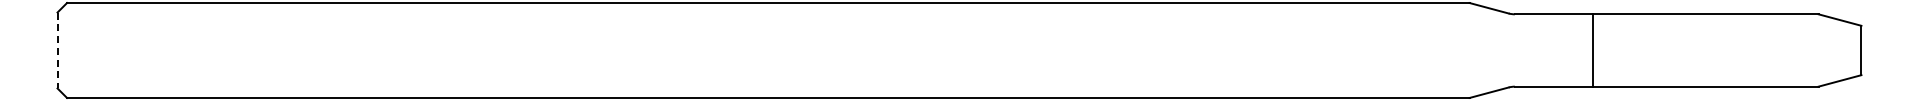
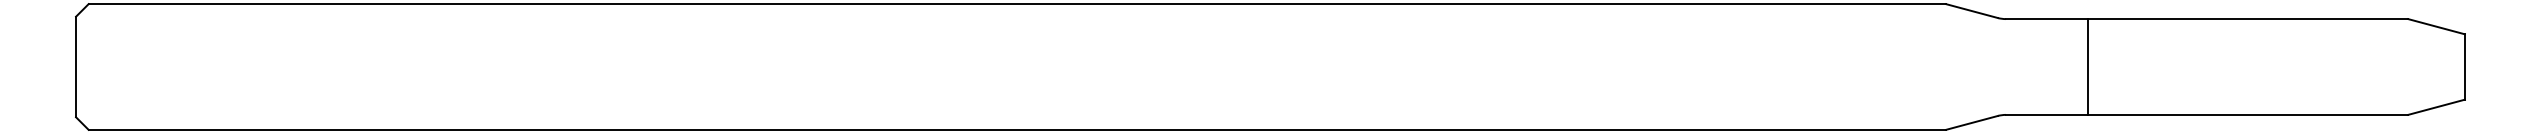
line: (57, 50) -> (75, 67), dashed -> solid
line: (1592, 50) -> (2087, 67), moved

